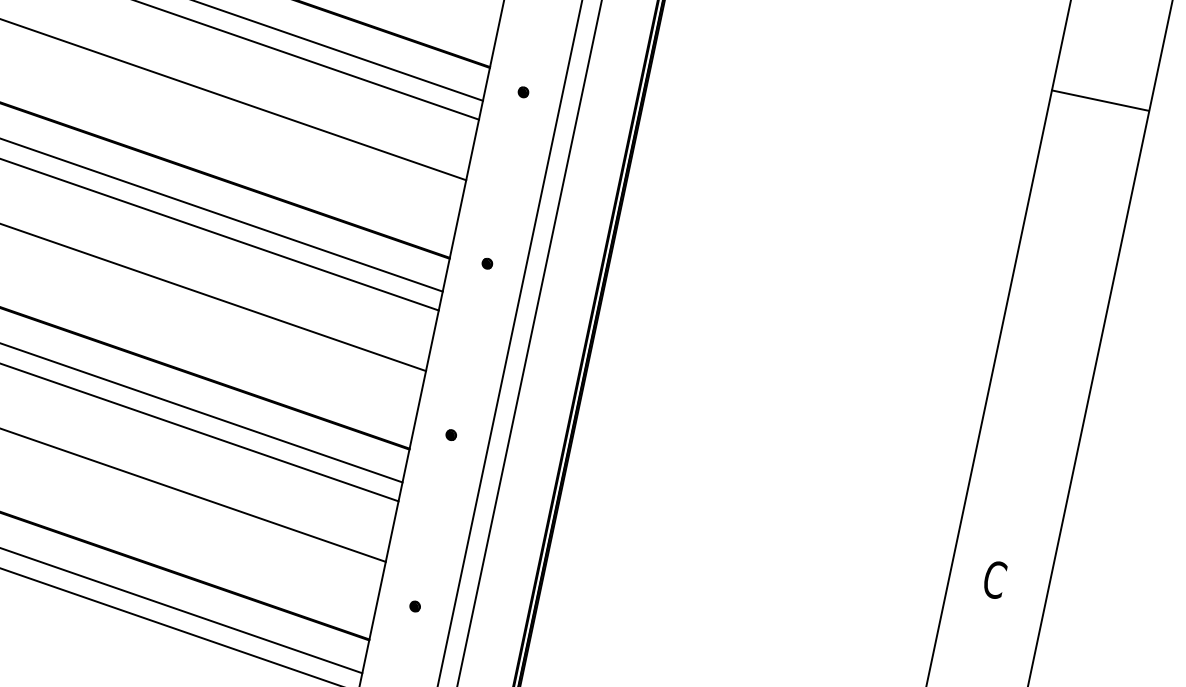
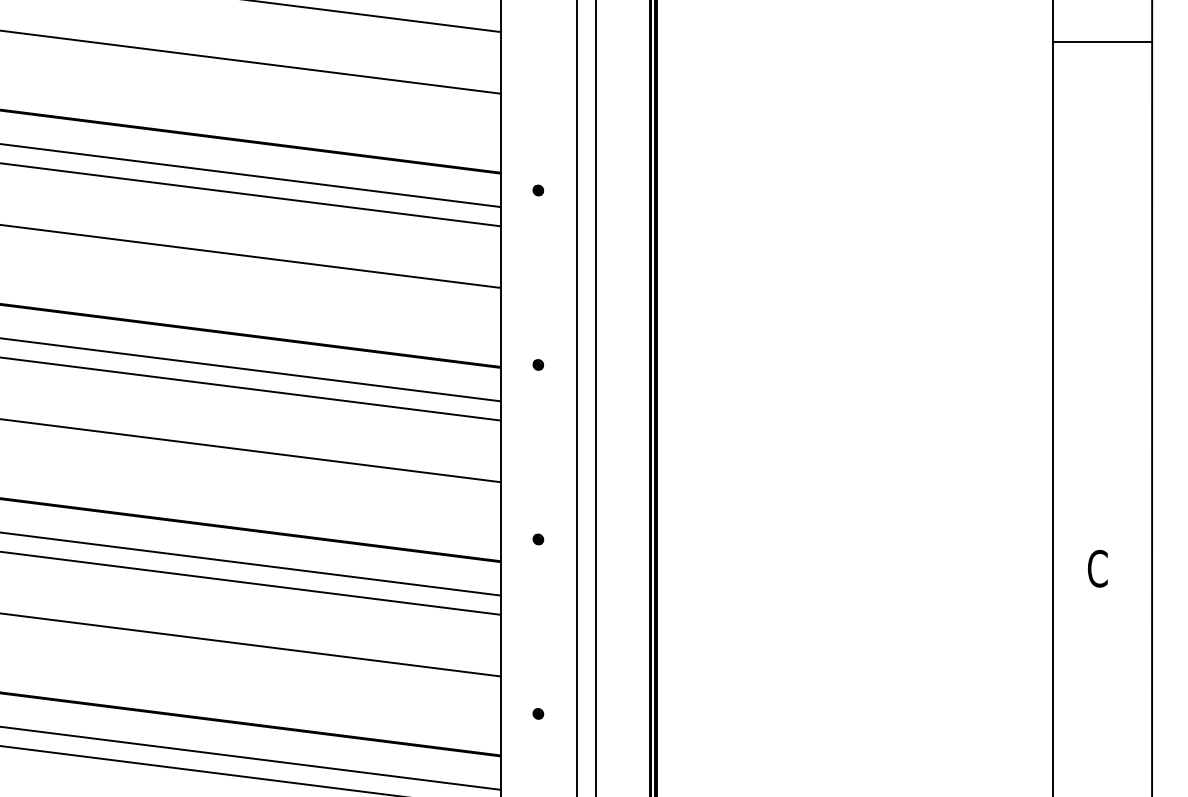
line: (1100, 101) -> (1102, 42), moved

